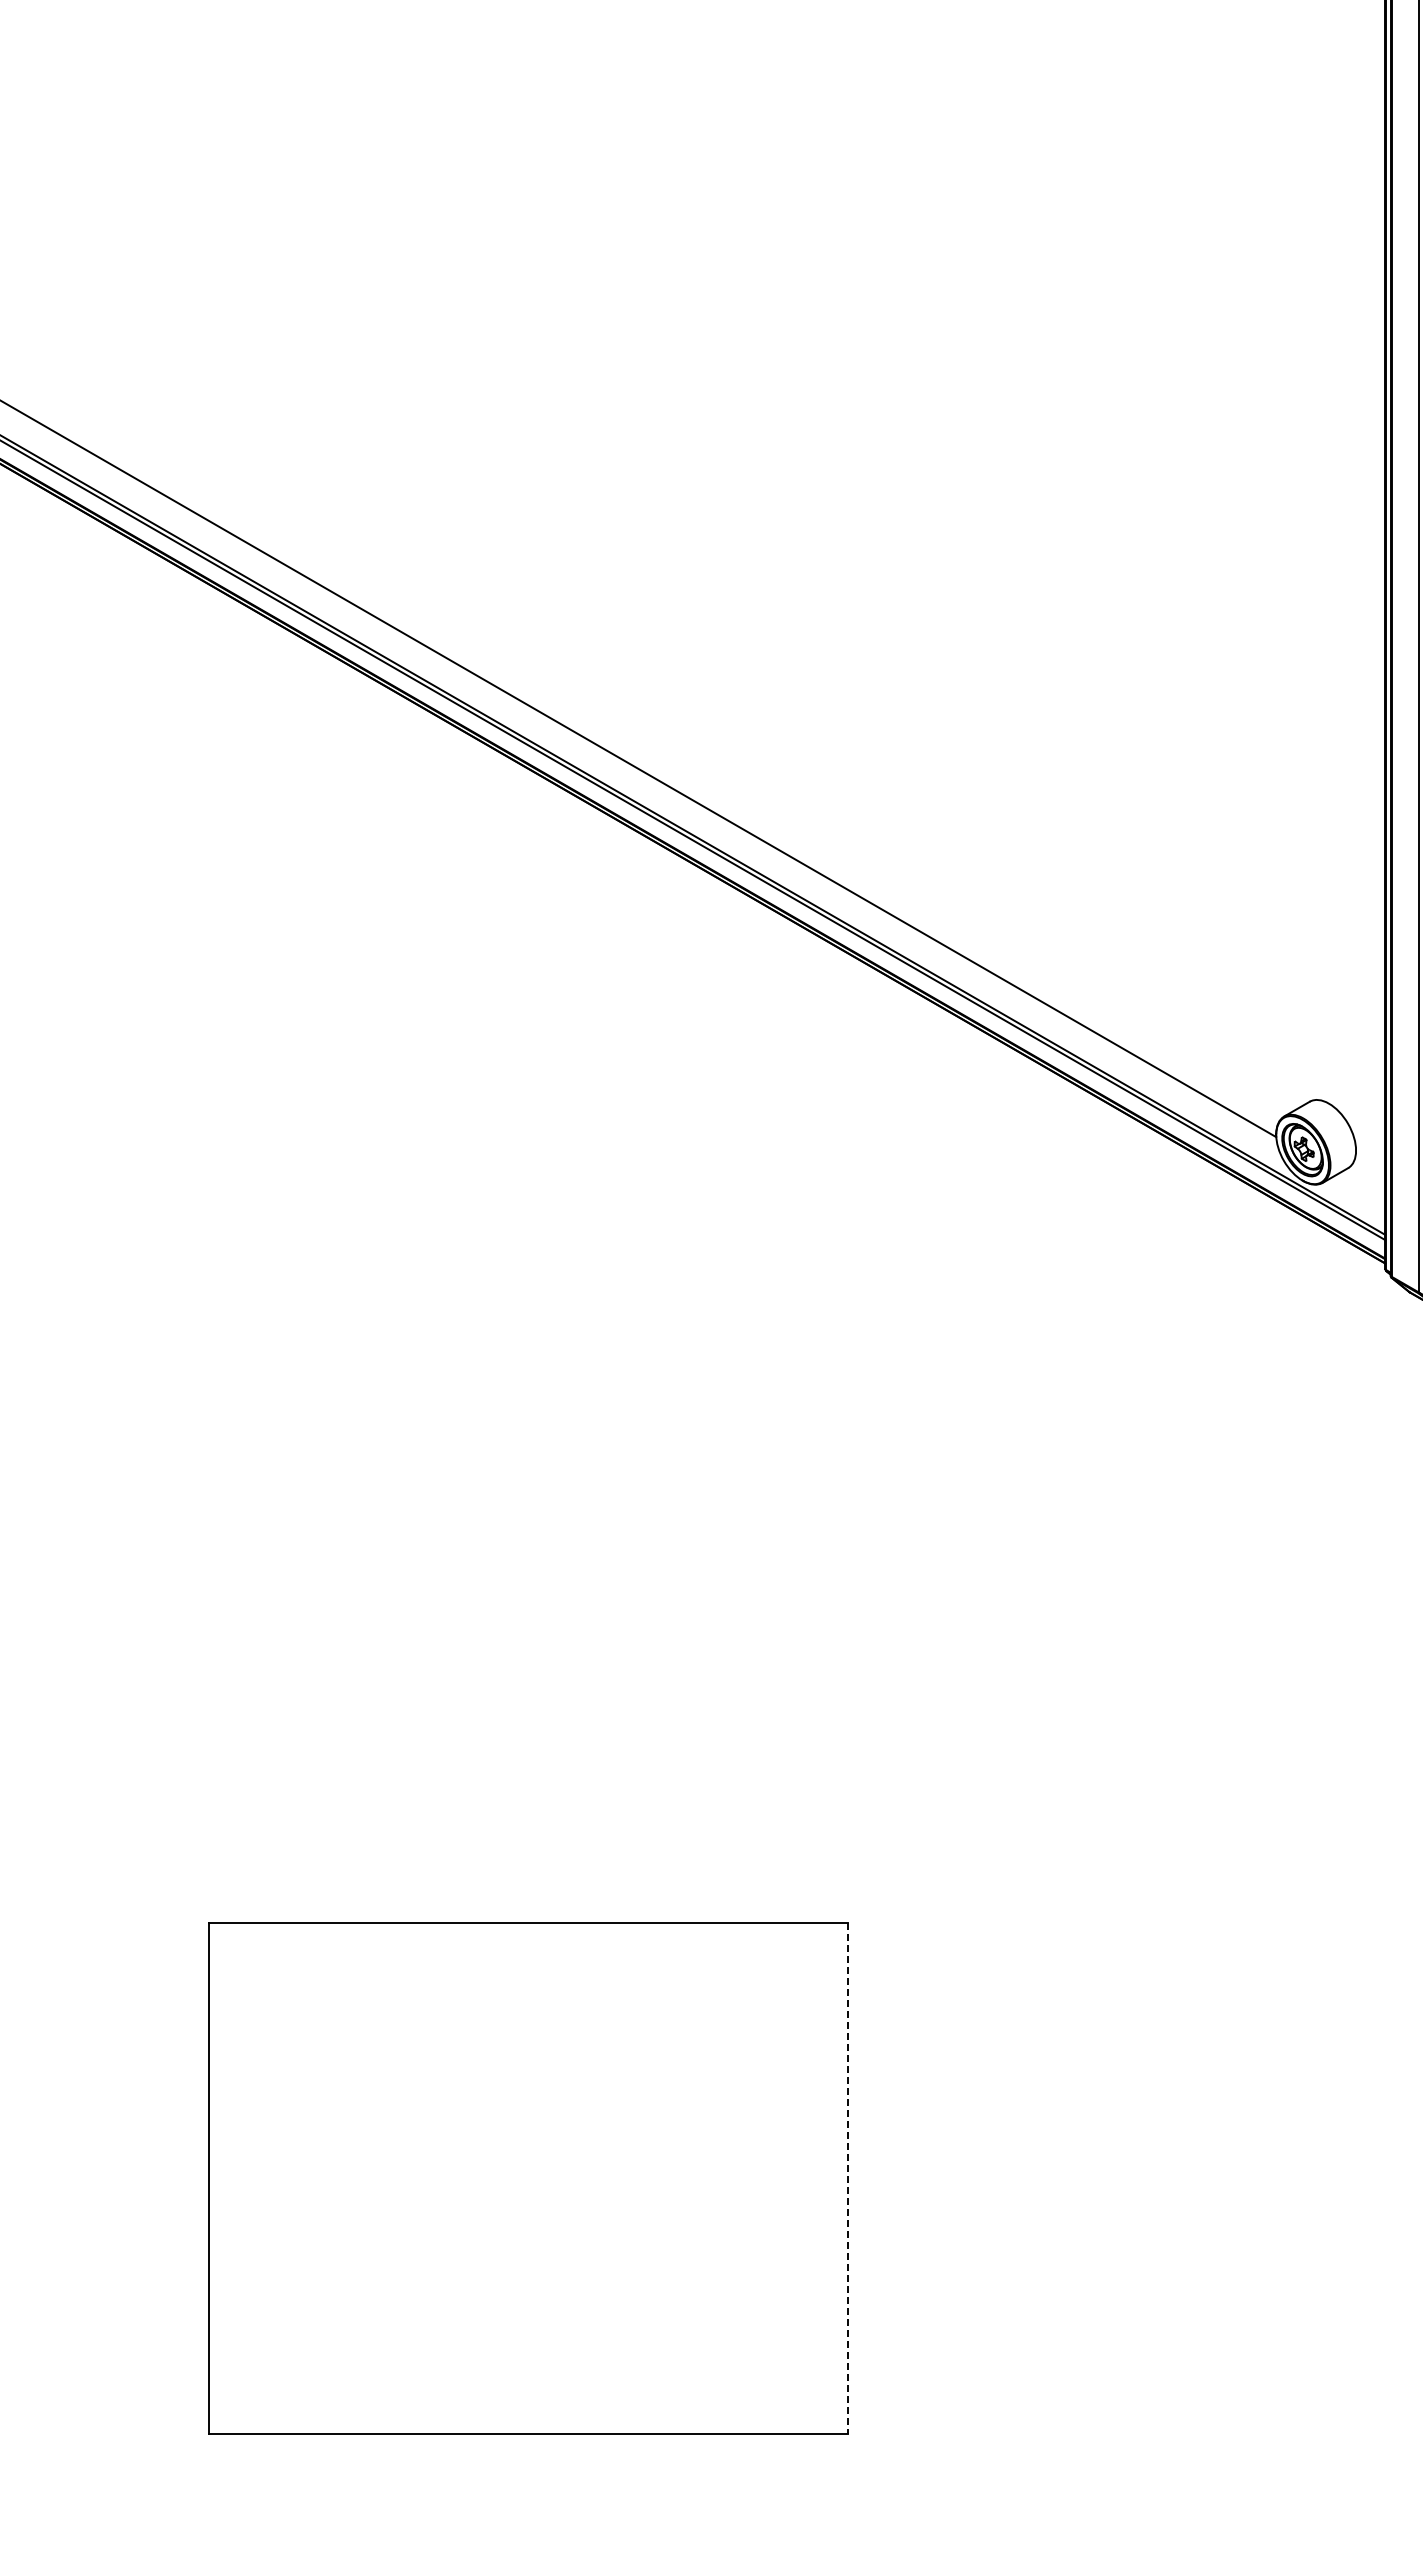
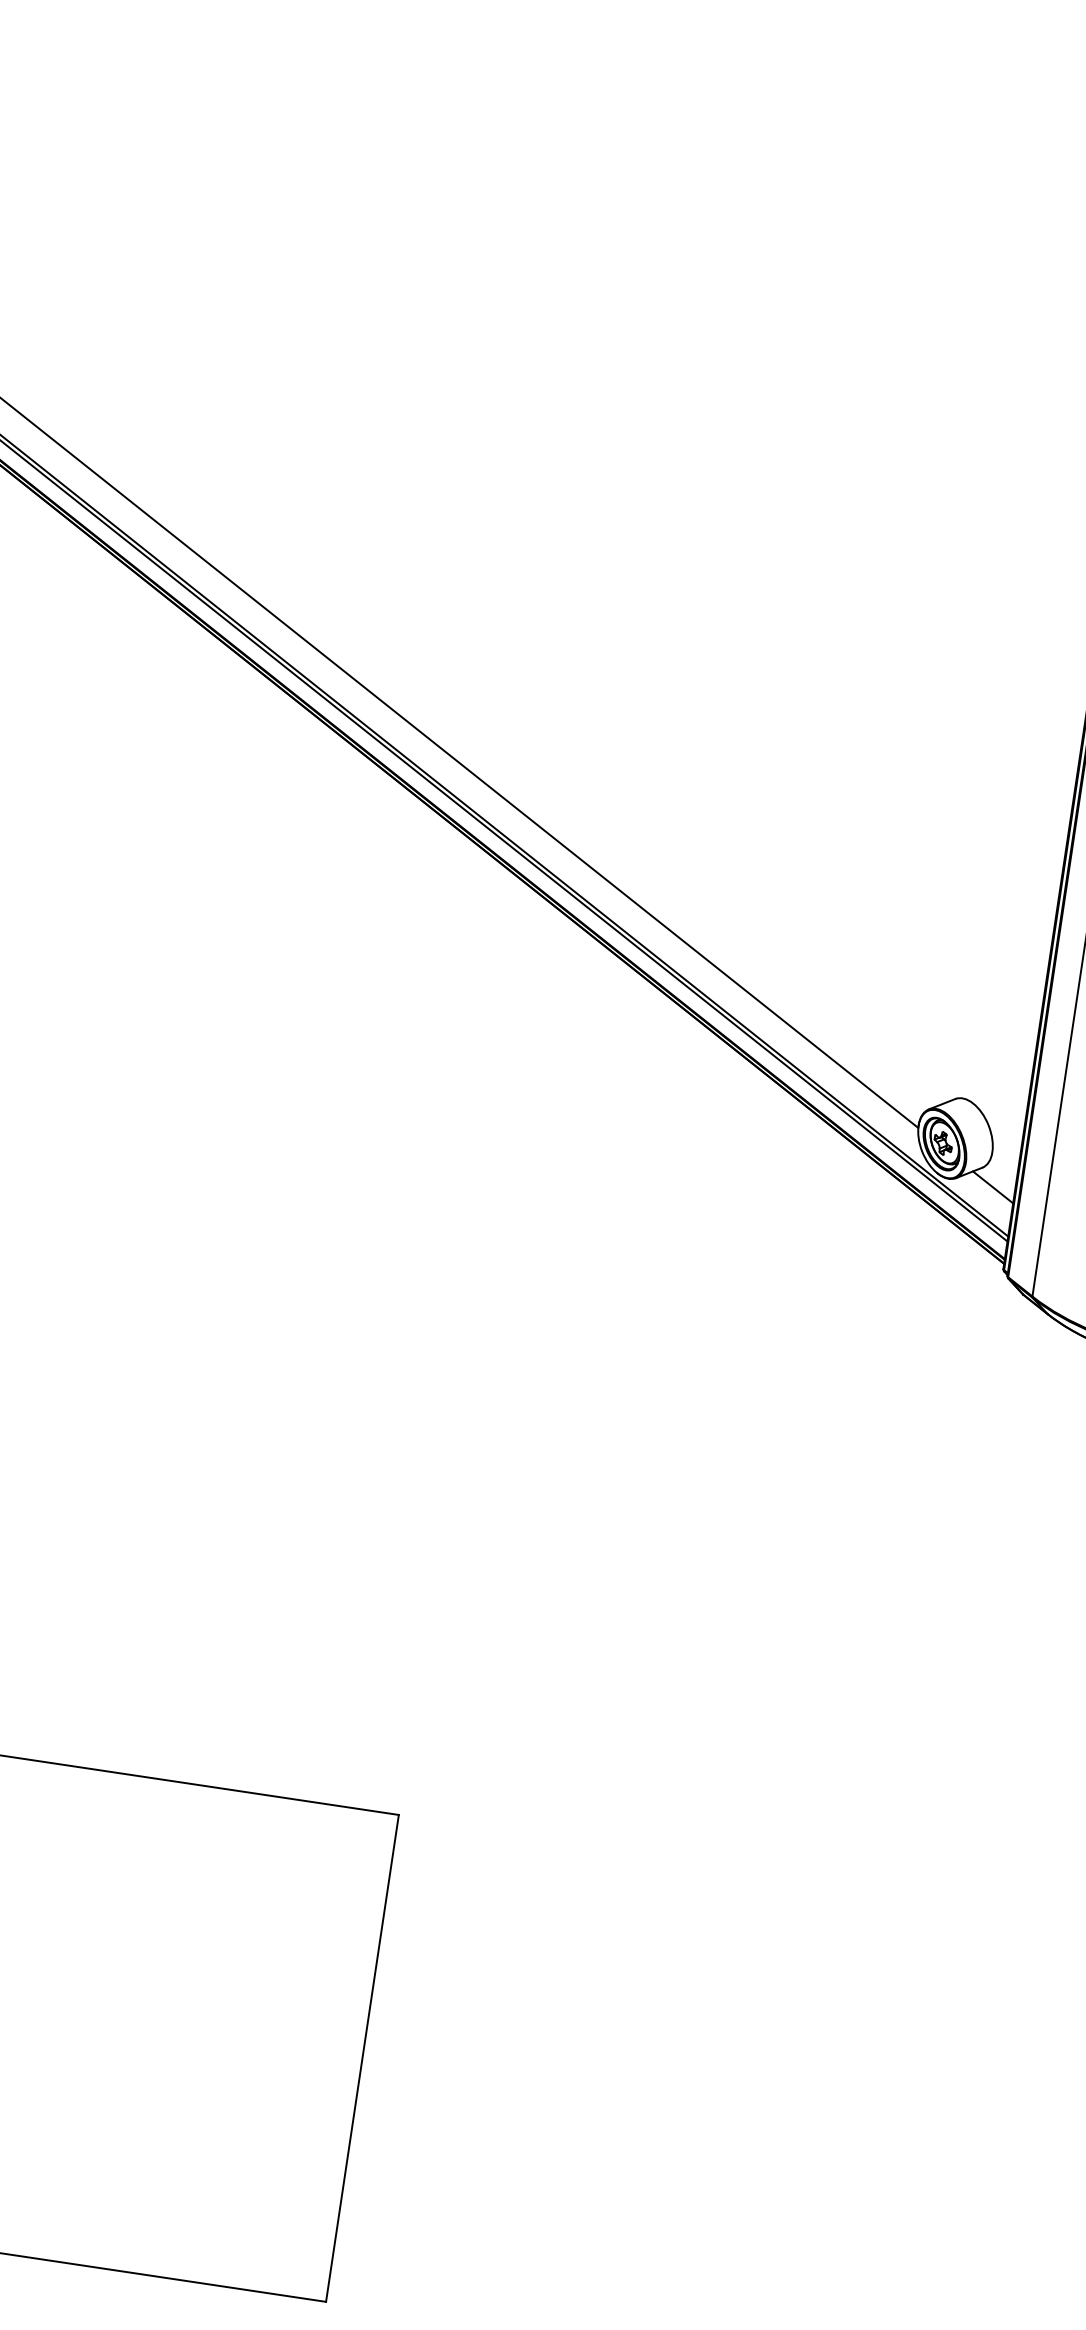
line: (1362, 1186) -> (993, 1187), added
line: (848, 2178) -> (362, 2058), dashed -> solid

